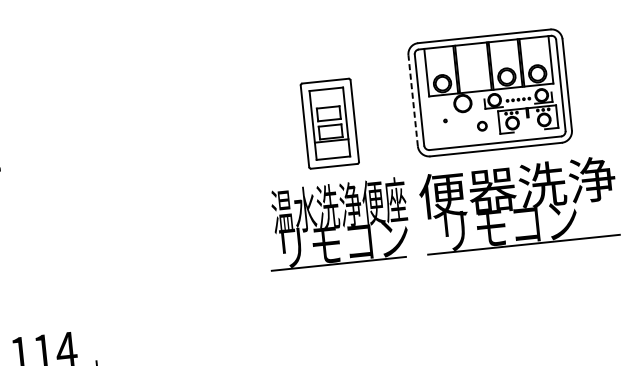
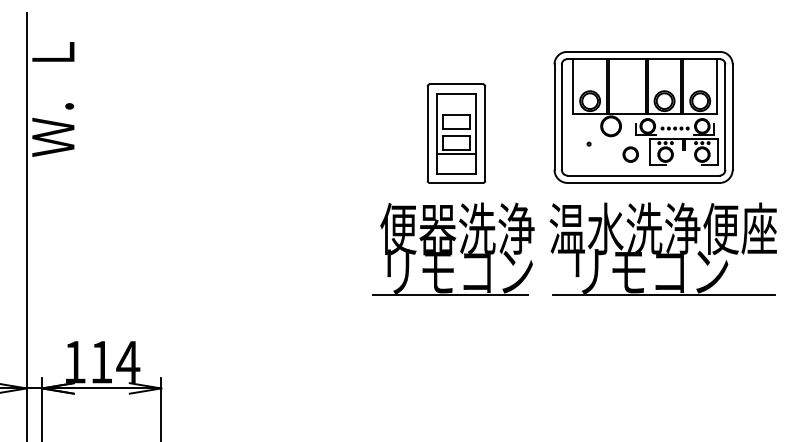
line: (413, 100) -> (554, 117), dashed -> solid
circle: (482, 126) -> (630, 154), size x1.43
text: (516, 187) -> (662, 228), 便器洗浄 -> 温水洗浄便座
text: (339, 205) -> (457, 228), 温水洗浄便座 -> 便器洗浄

